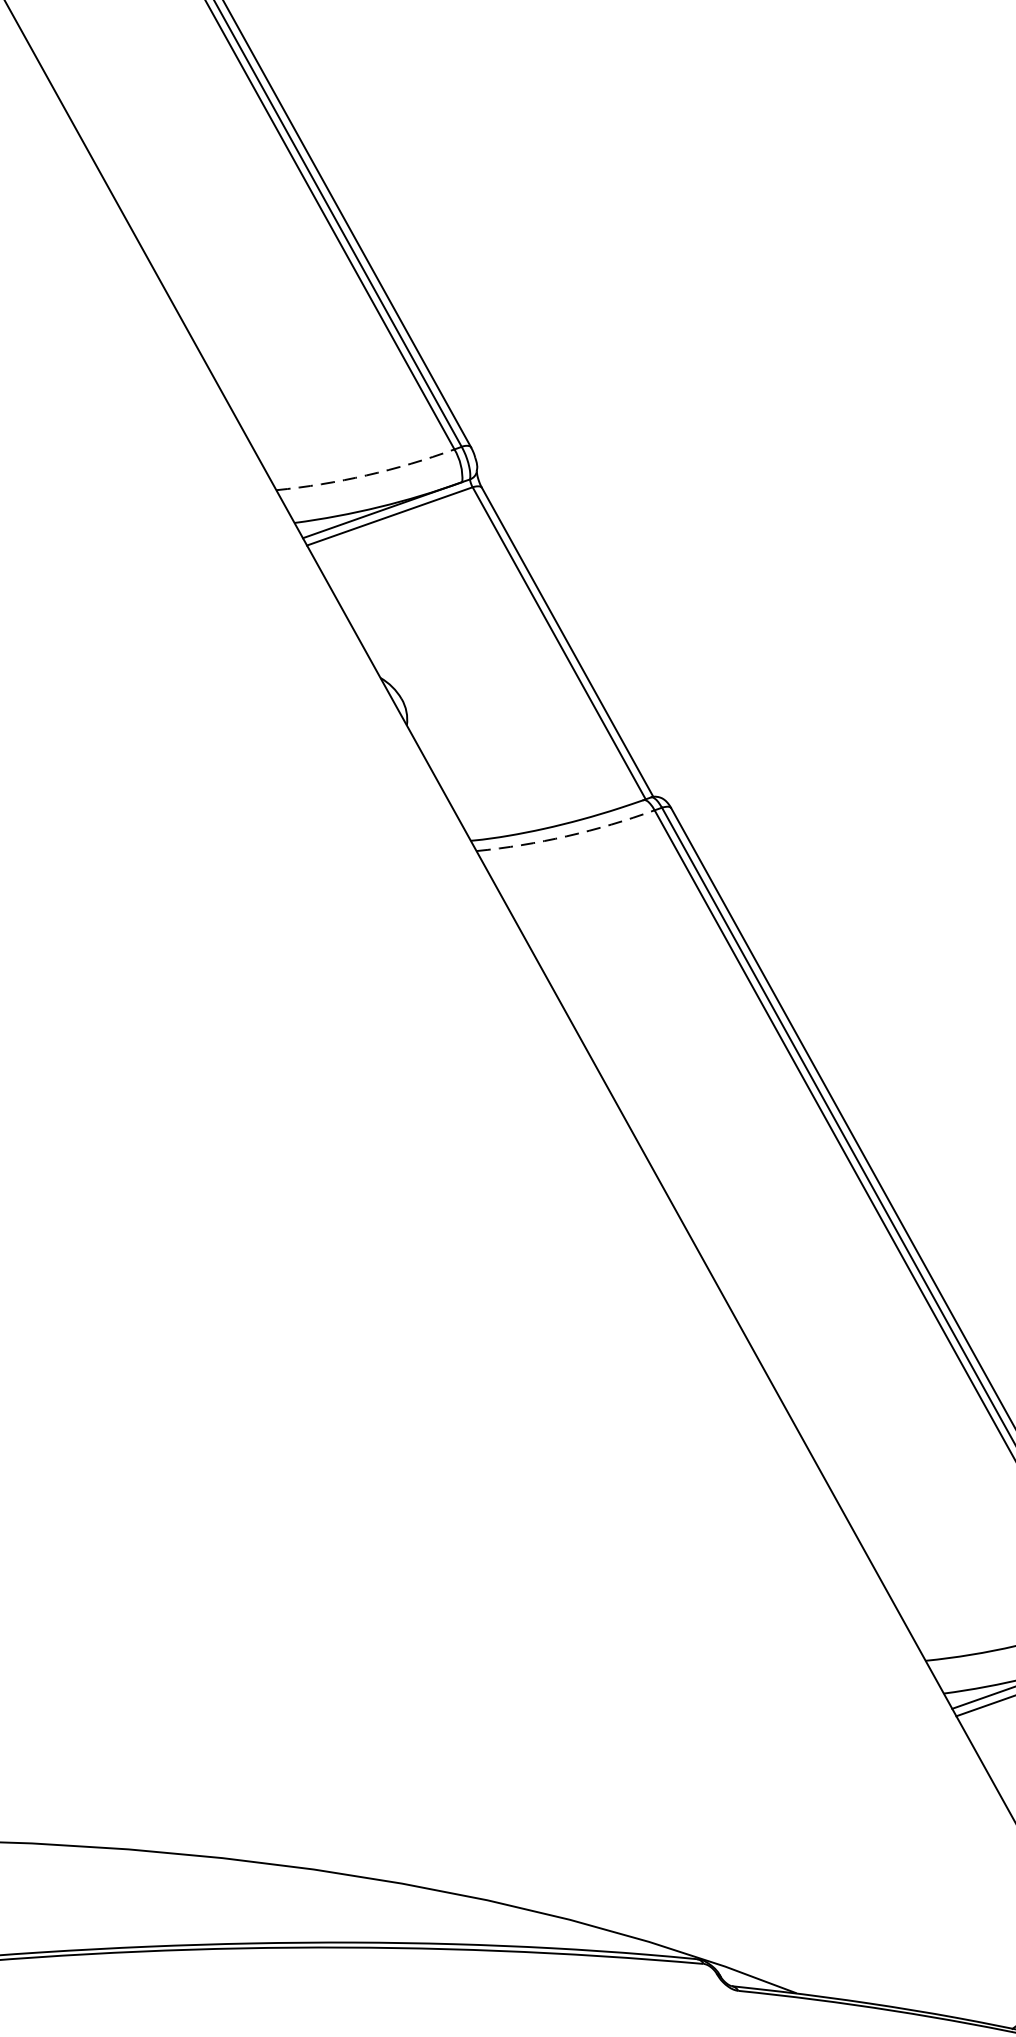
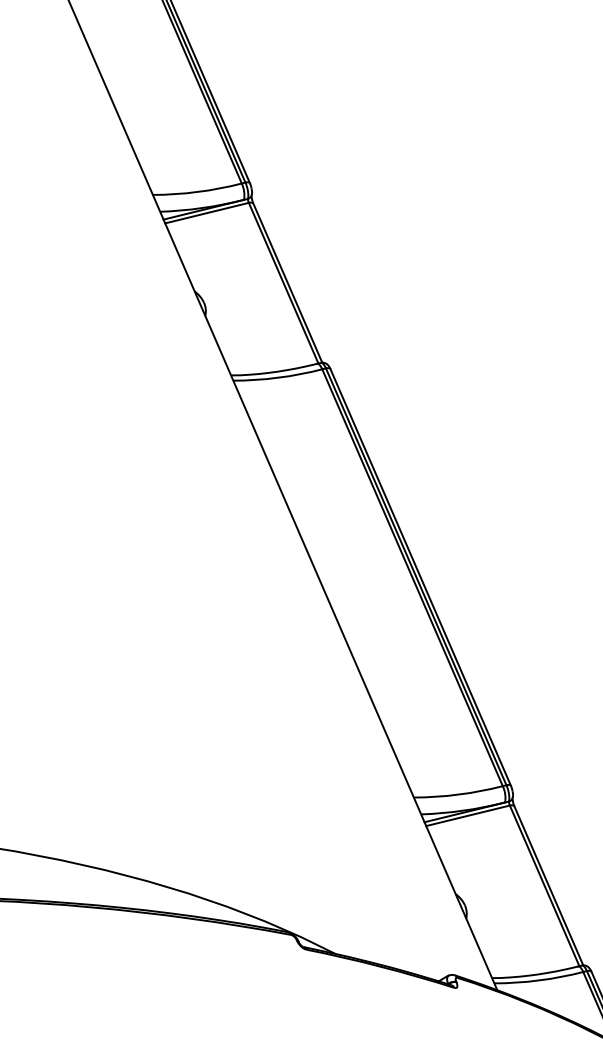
arc: (366, 476) -> (197, 192), dashed -> solid
arc: (567, 835) -> (278, 377), dashed -> solid

